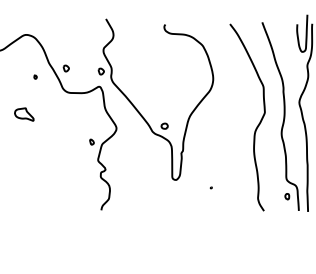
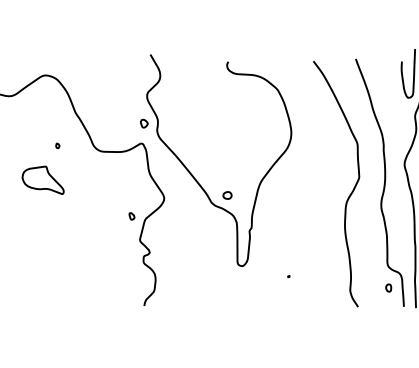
part: (66, 68) -> (98, 119), removed
part: (35, 76) -> (57, 145), moved
part: (23, 114) -> (42, 179), size x1.67

